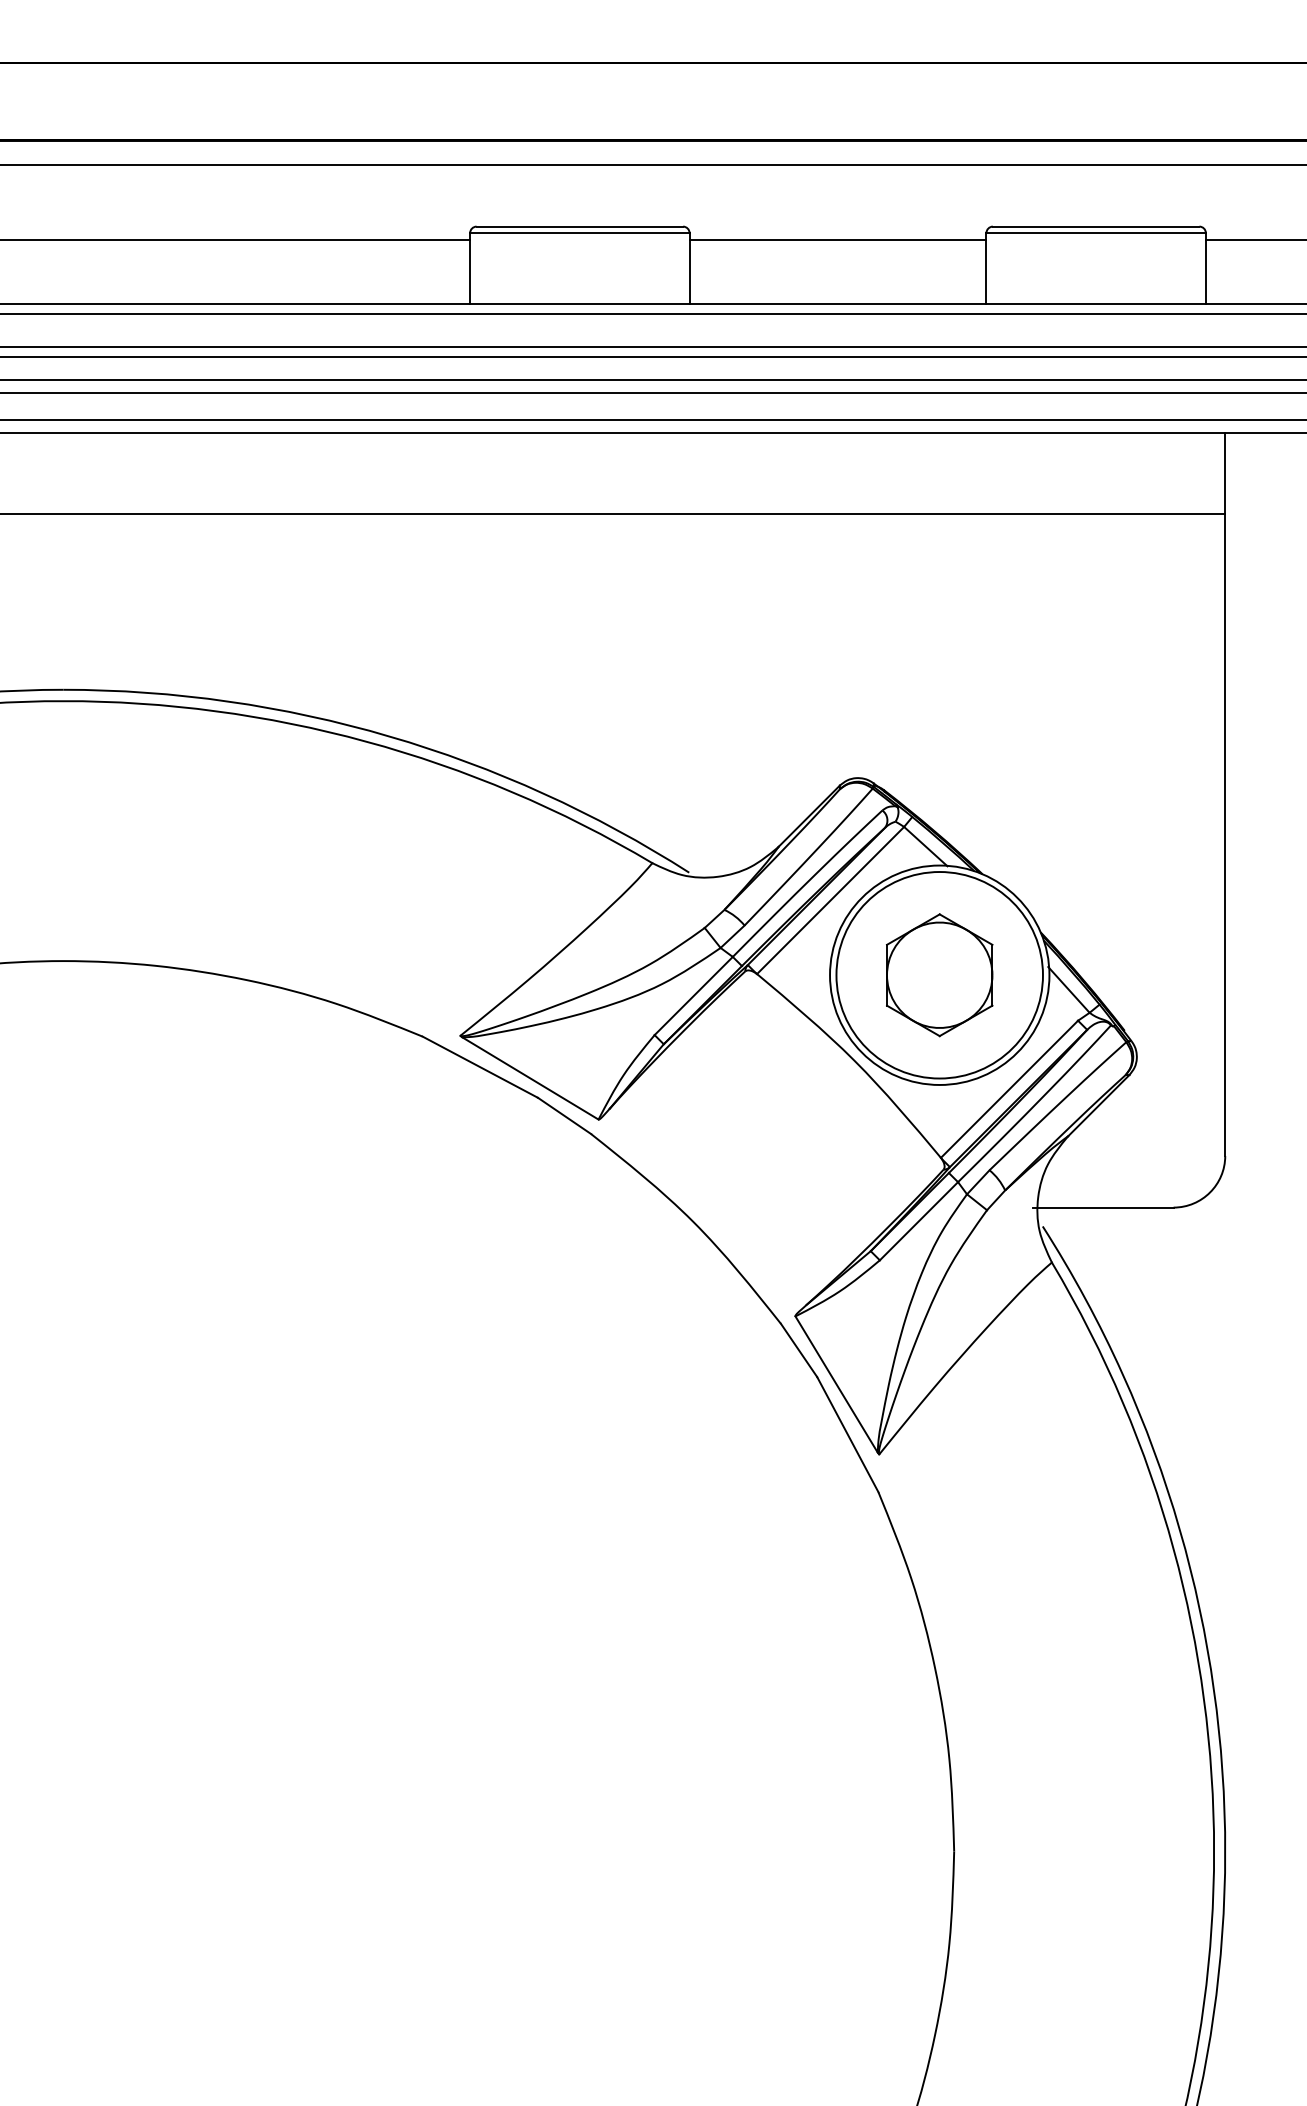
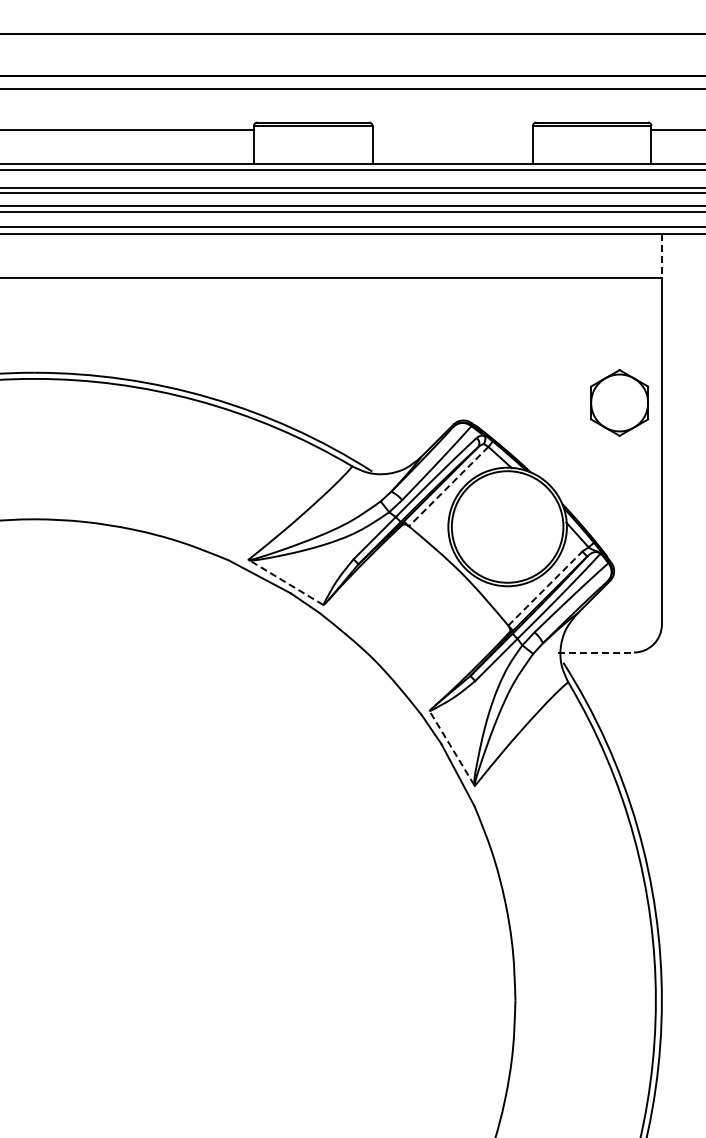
line: (837, 239) -> (452, 129), removed
line: (1224, 472) -> (661, 255), solid -> dashed
line: (830, 900) -> (448, 486), solid -> dashed
part: (939, 974) -> (619, 402), moved
line: (530, 1077) -> (286, 582), solid -> dashed
line: (1009, 1089) -> (545, 588), solid -> dashed
line: (1104, 1207) -> (596, 652), solid -> dashed
line: (835, 1383) -> (451, 747), solid -> dashed

